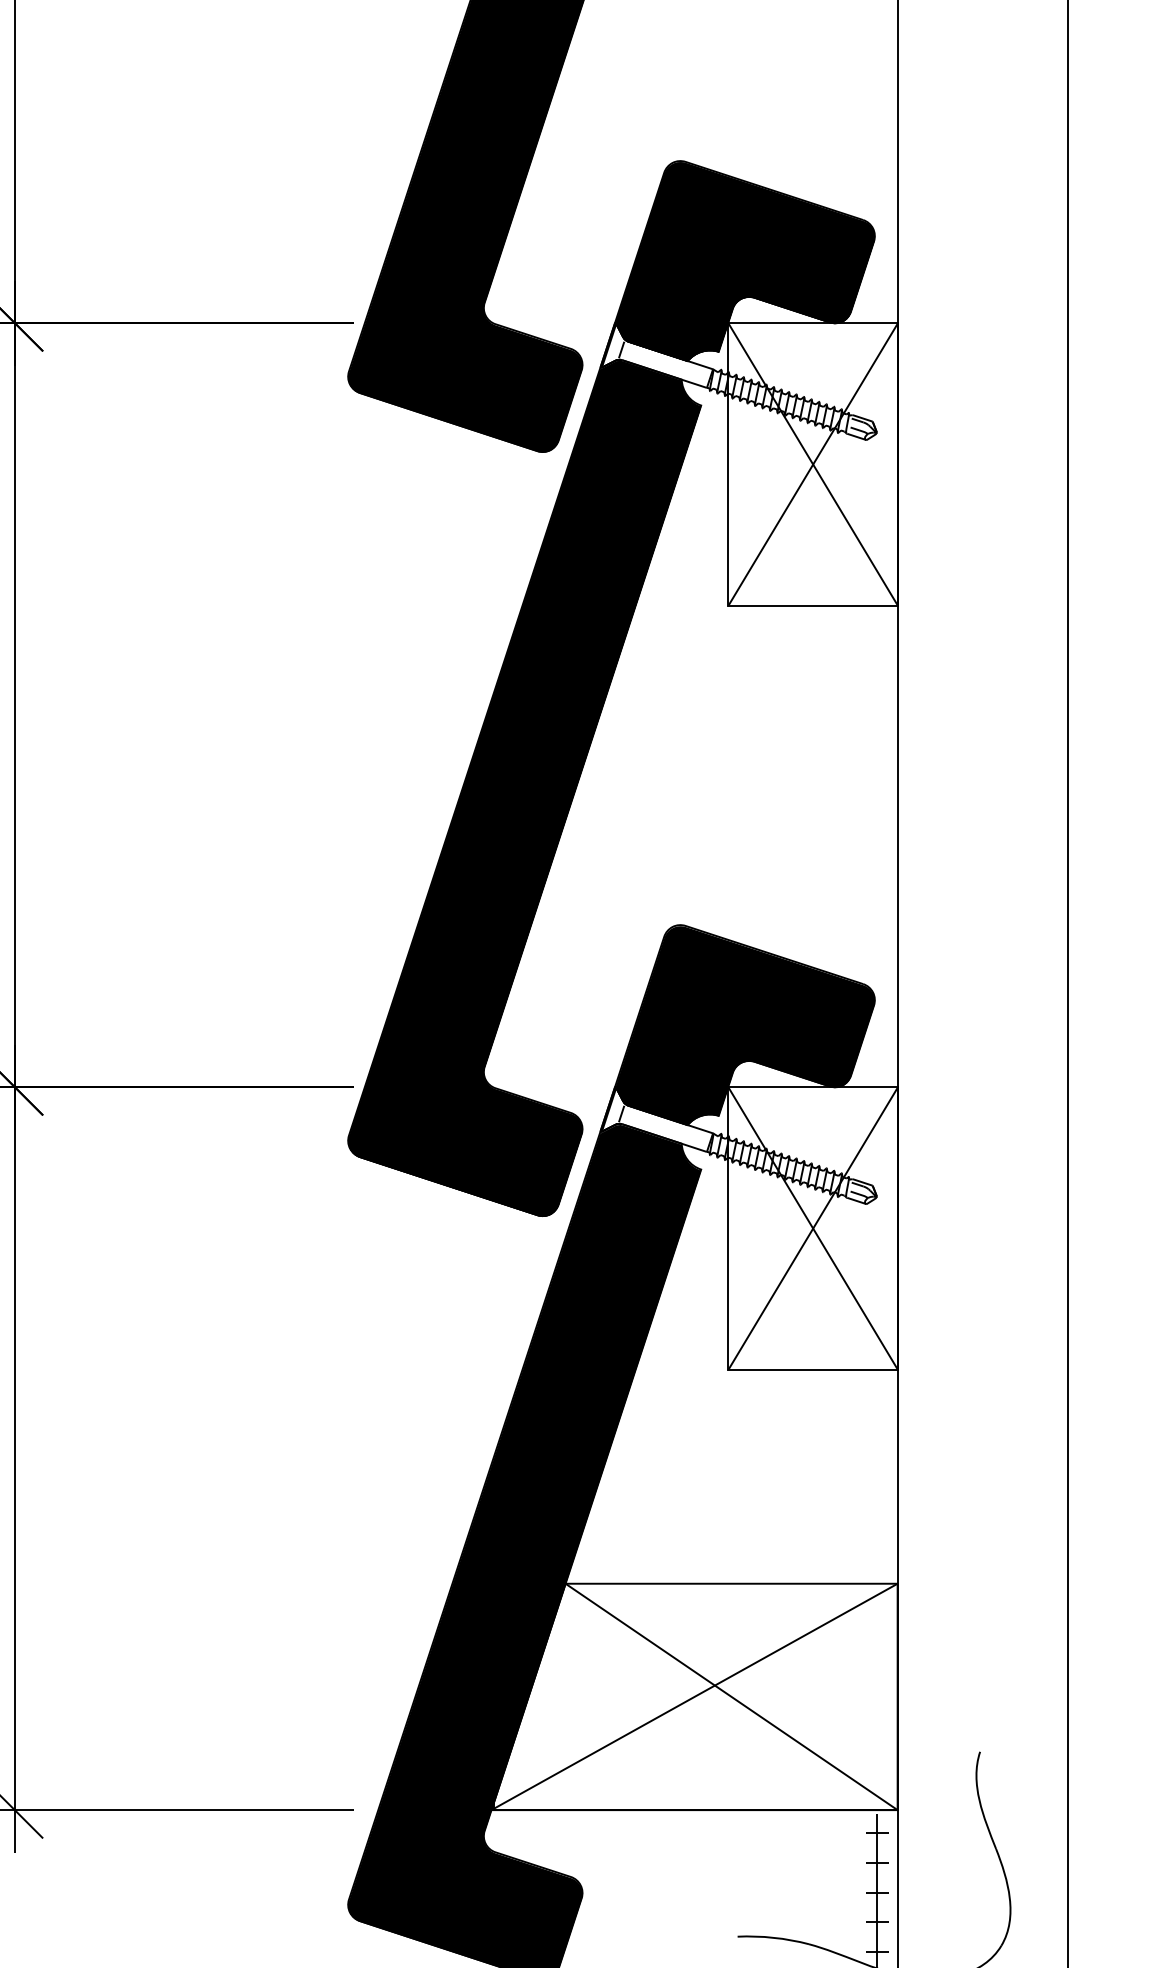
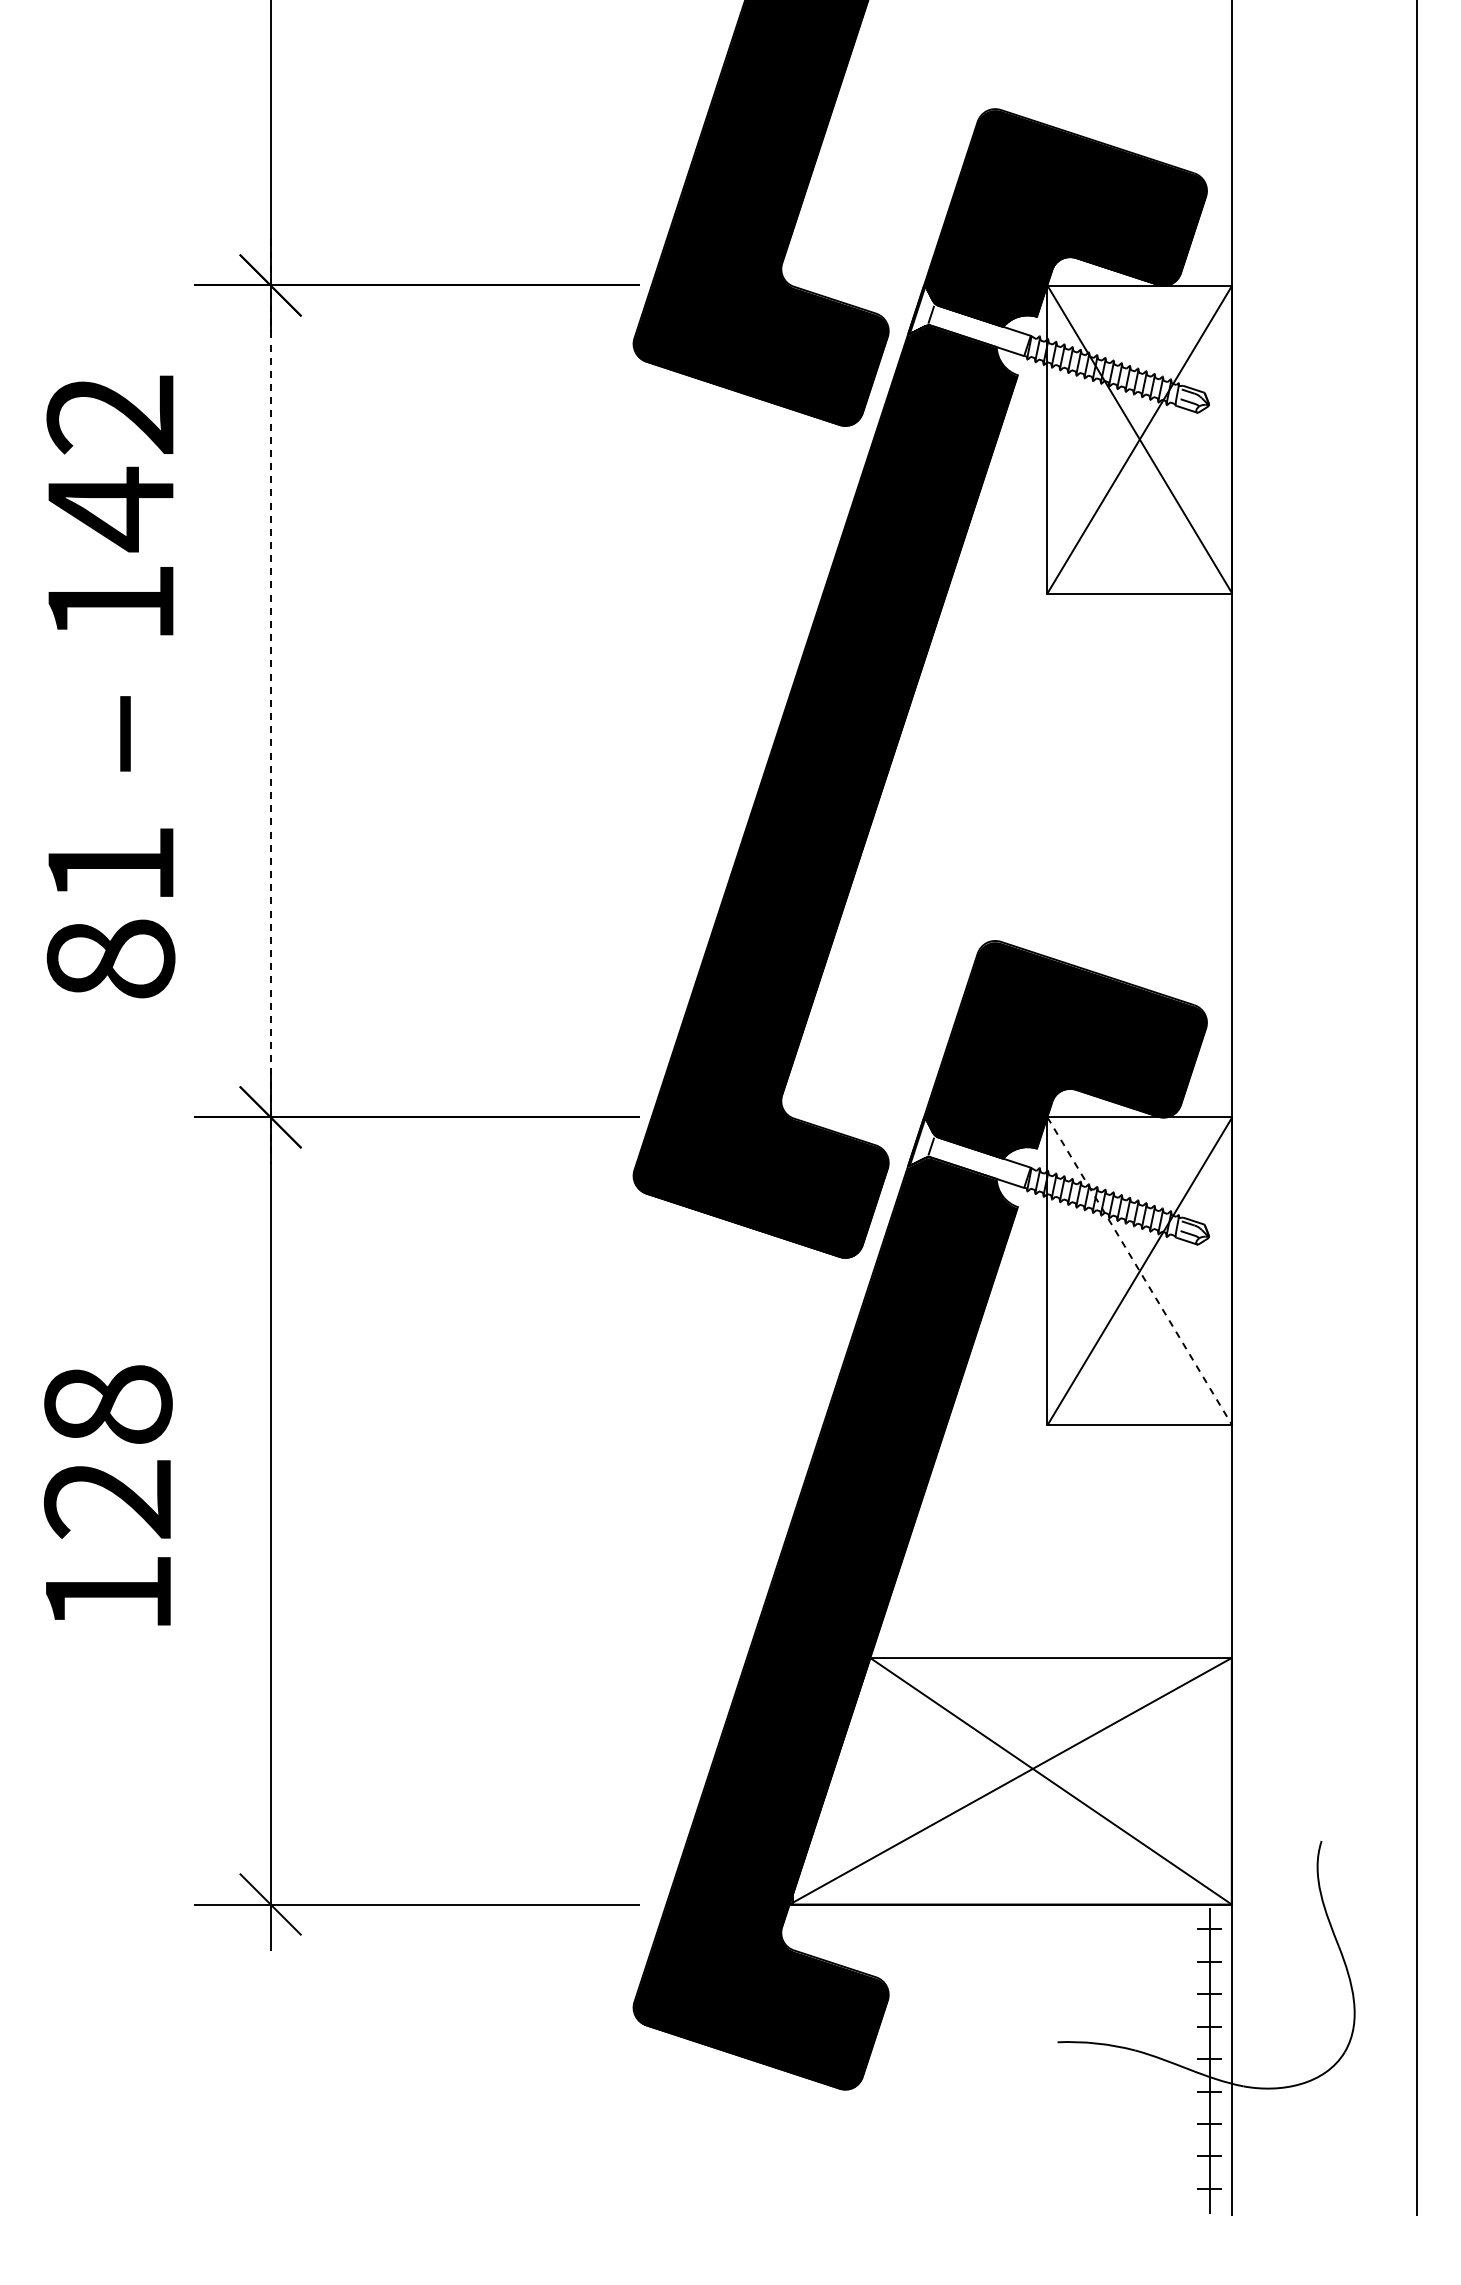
line: (14, 705) -> (270, 701), solid -> dashed
line: (812, 1228) -> (1139, 1271), solid -> dashed

